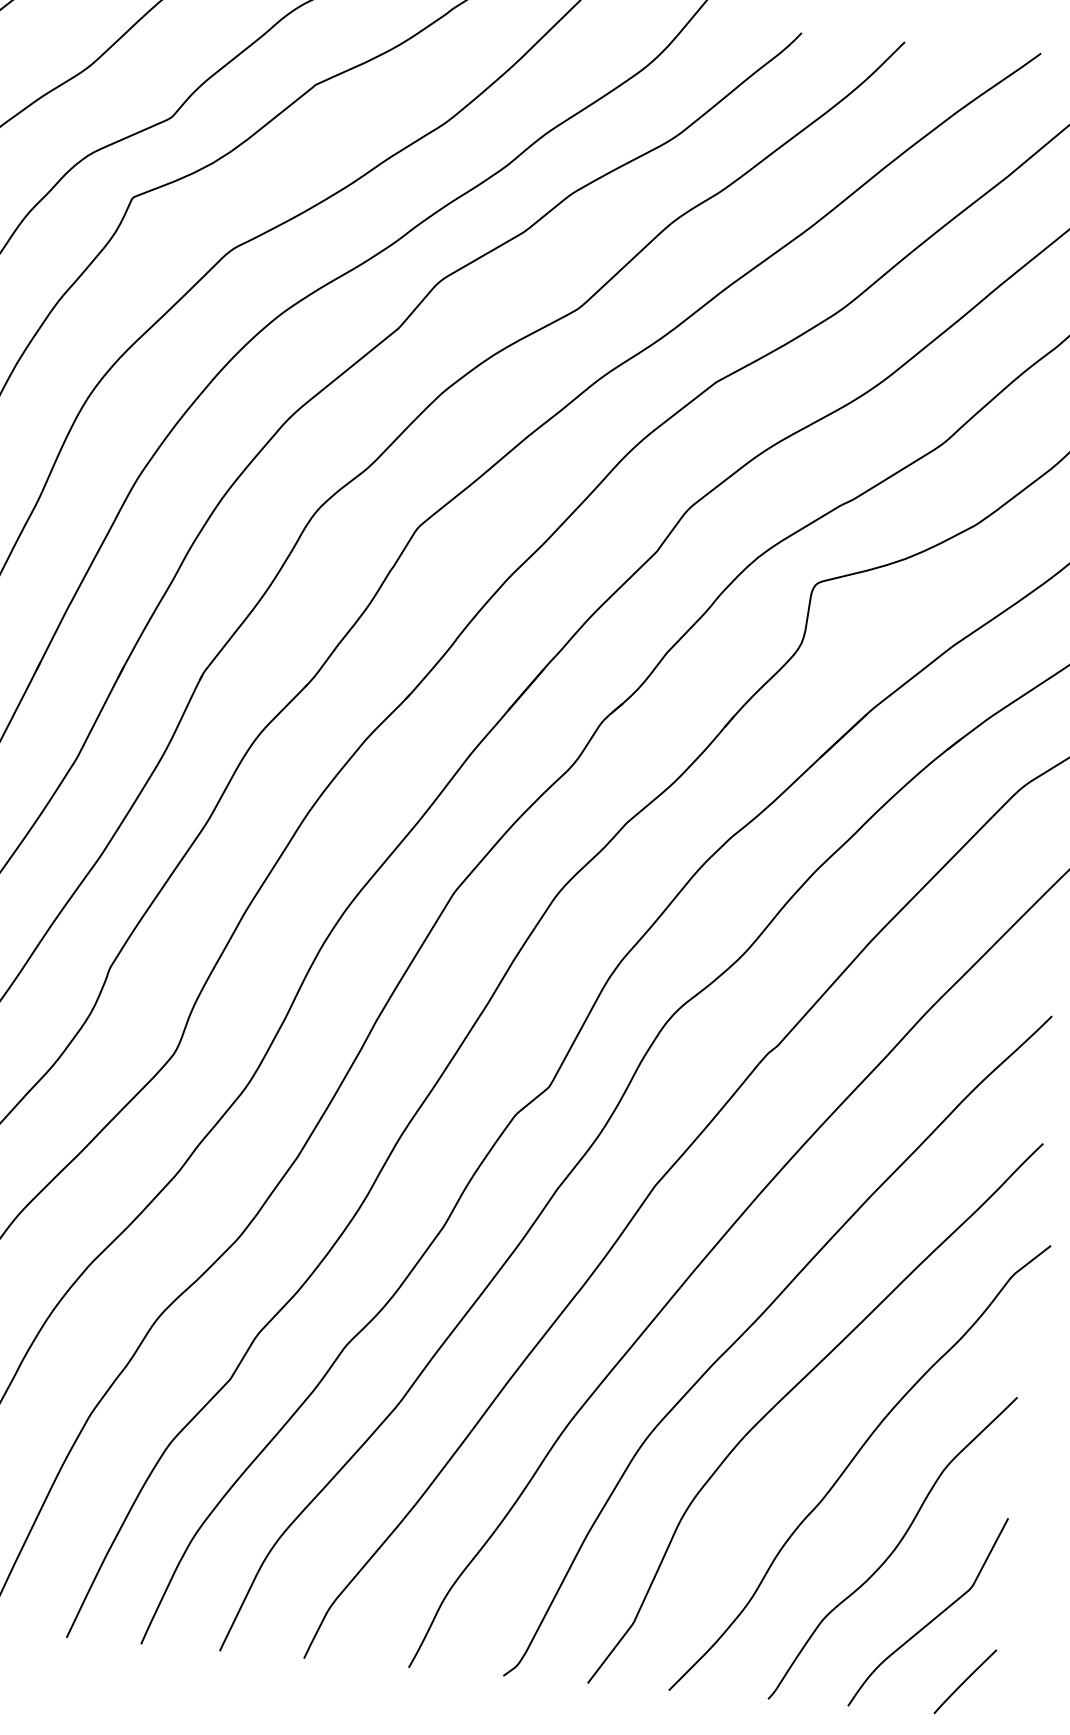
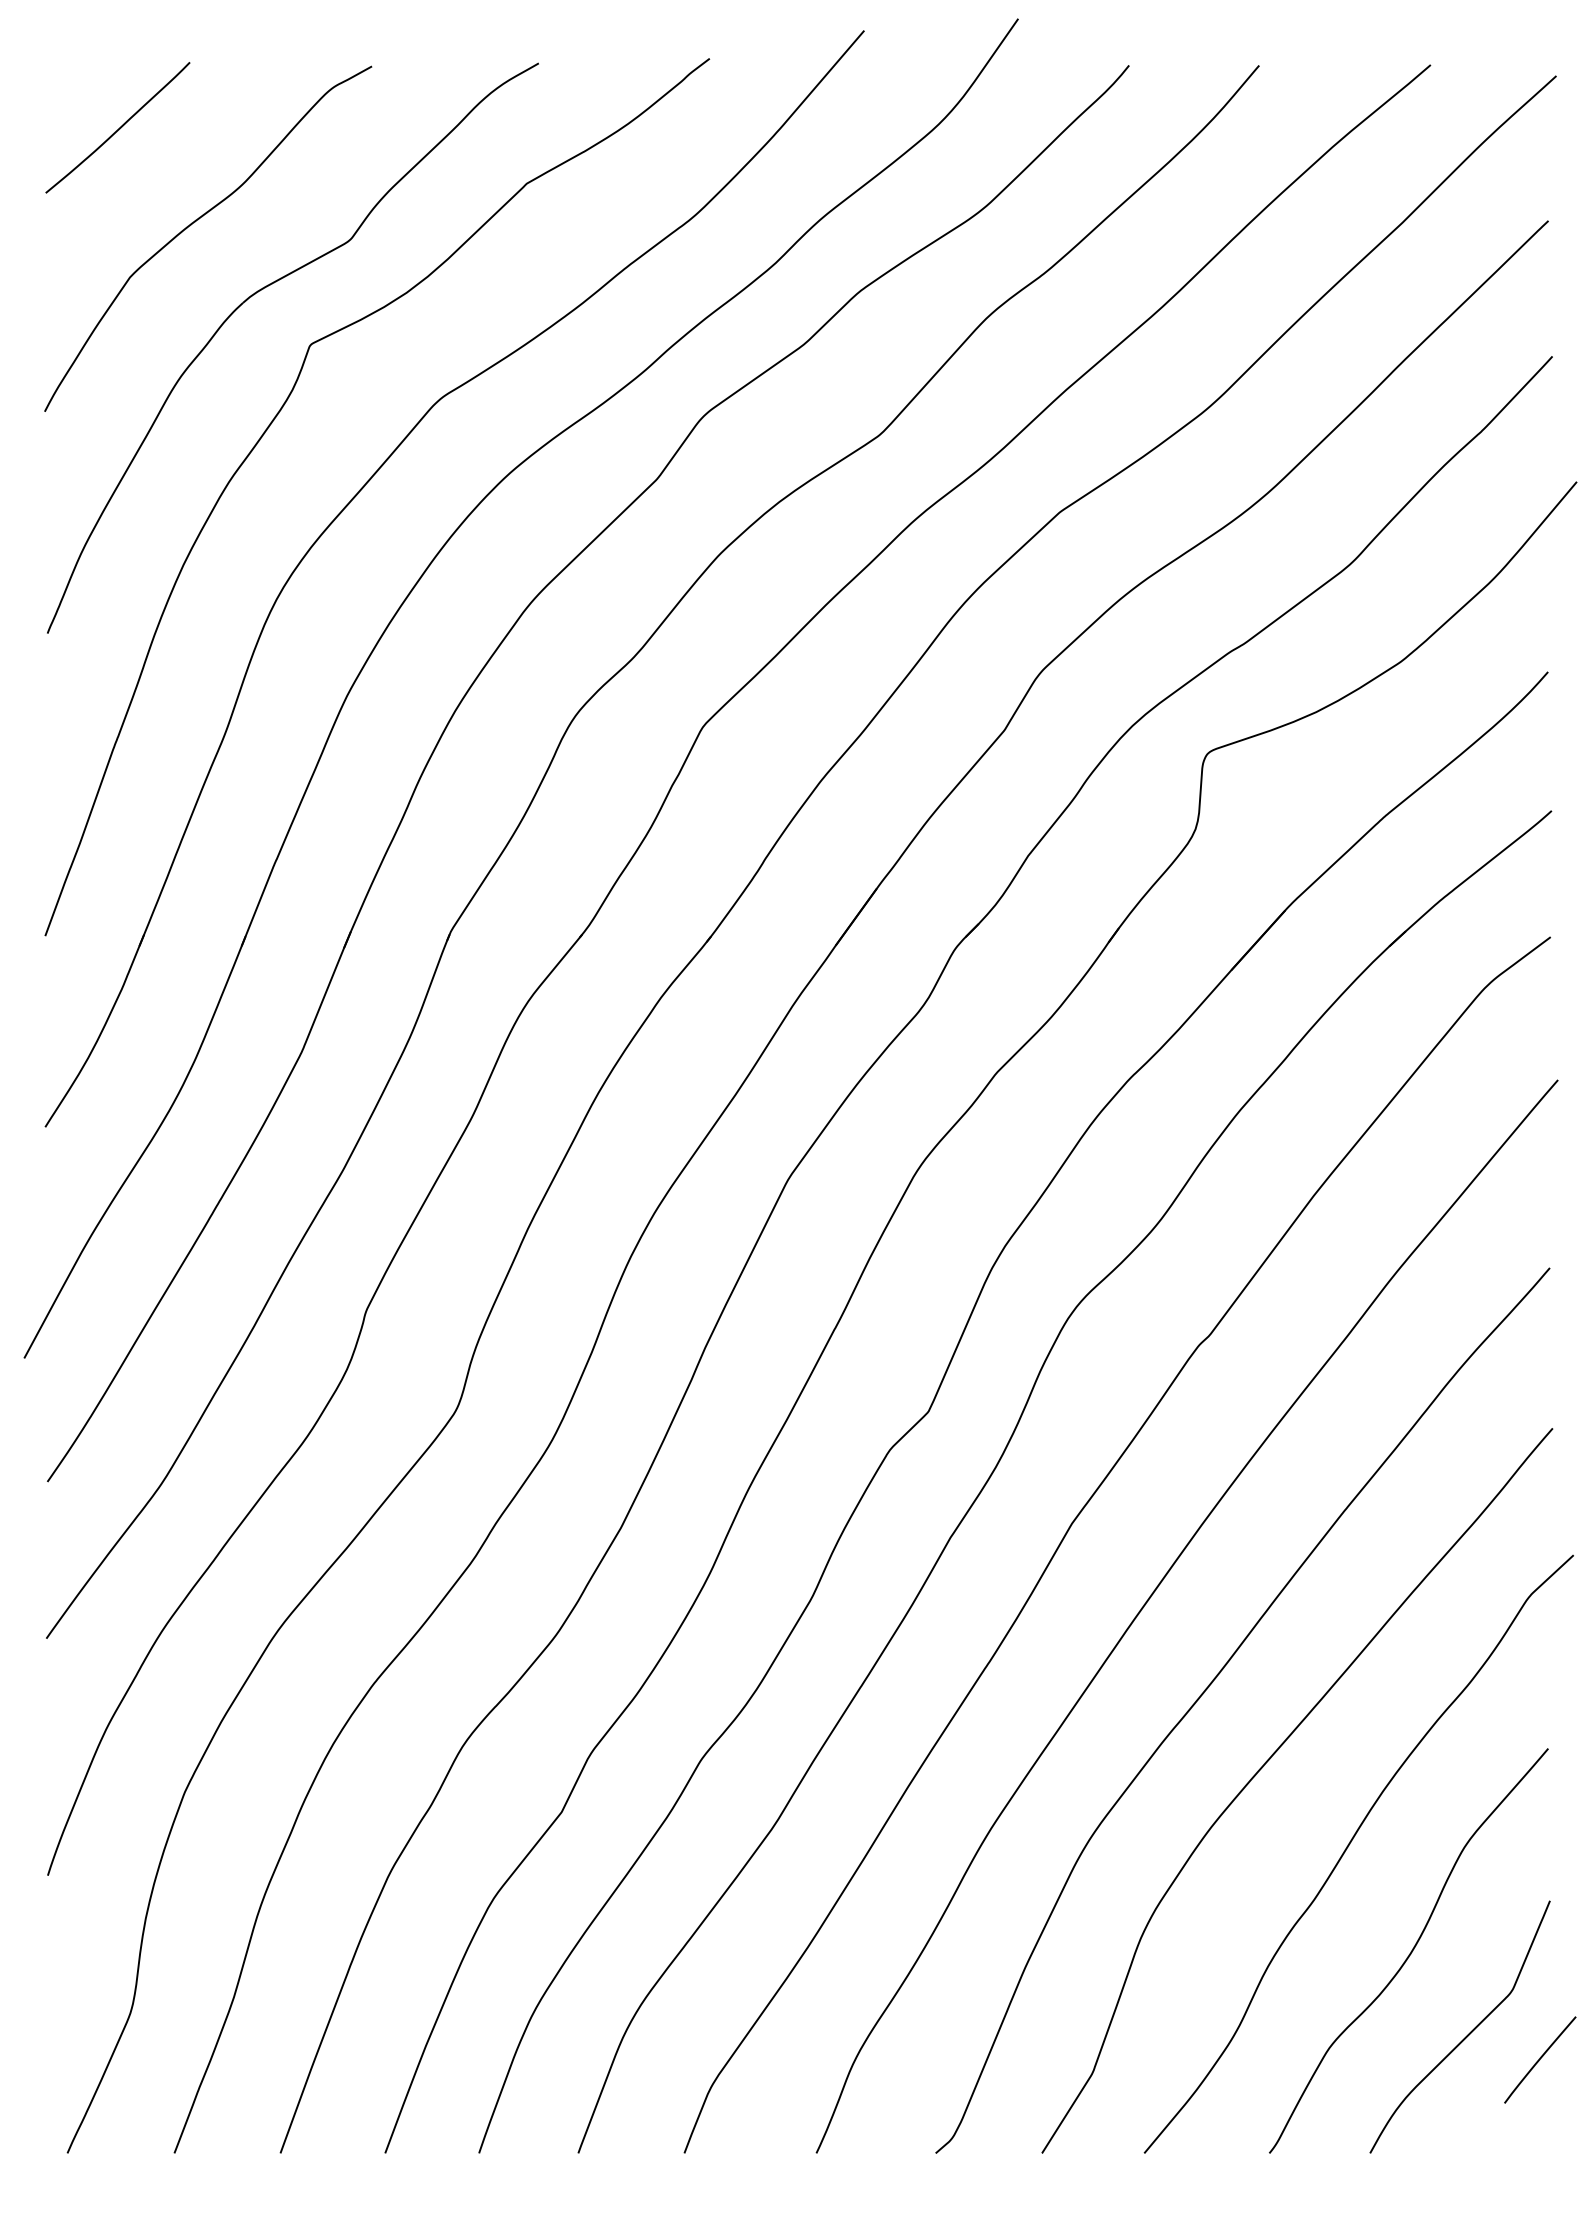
curve: (965, 1681) -> (1540, 2059), moved

